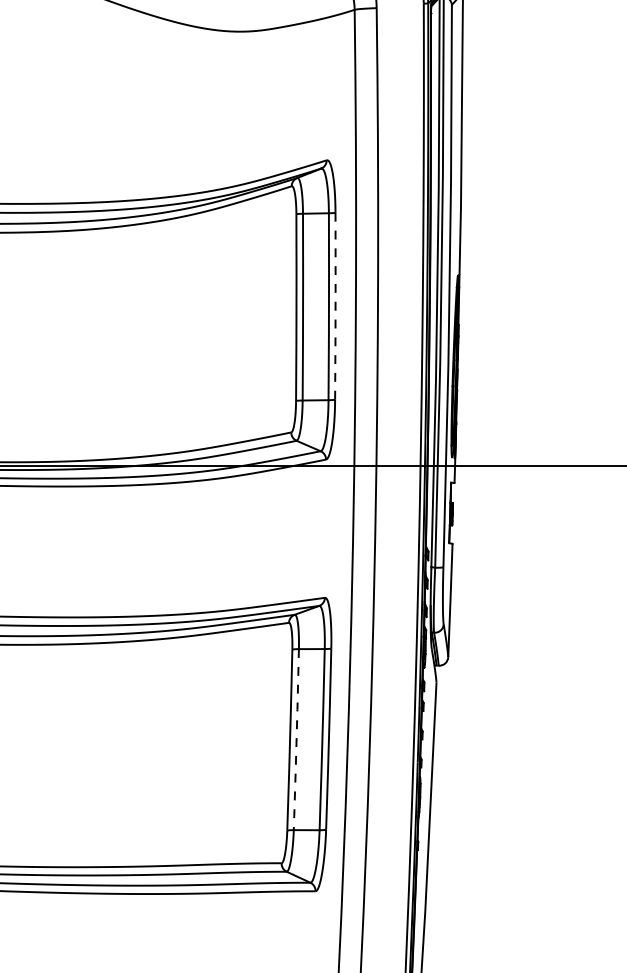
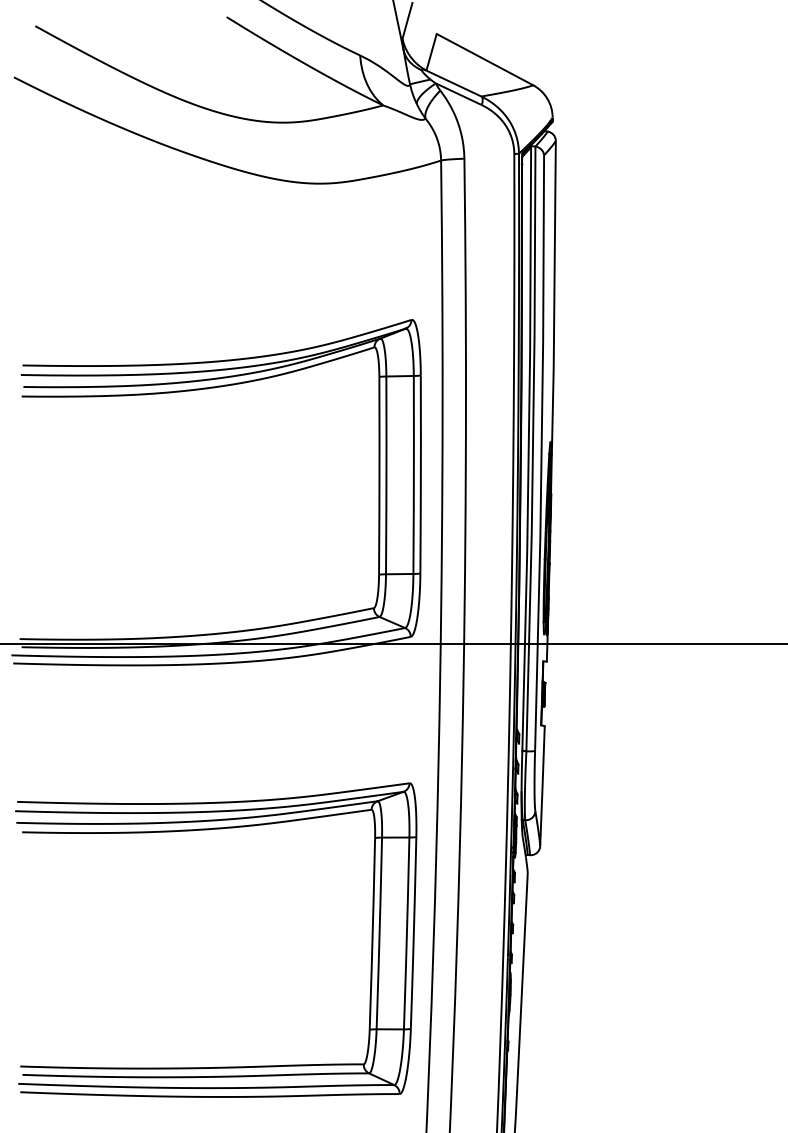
line: (335, 306) -> (420, 474), dashed -> solid
line: (296, 739) -> (379, 933), dashed -> solid

